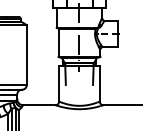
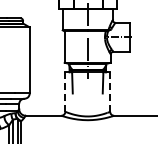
line: (59, 84) -> (65, 92), solid -> dashed
line: (100, 84) -> (110, 92), solid -> dashed

